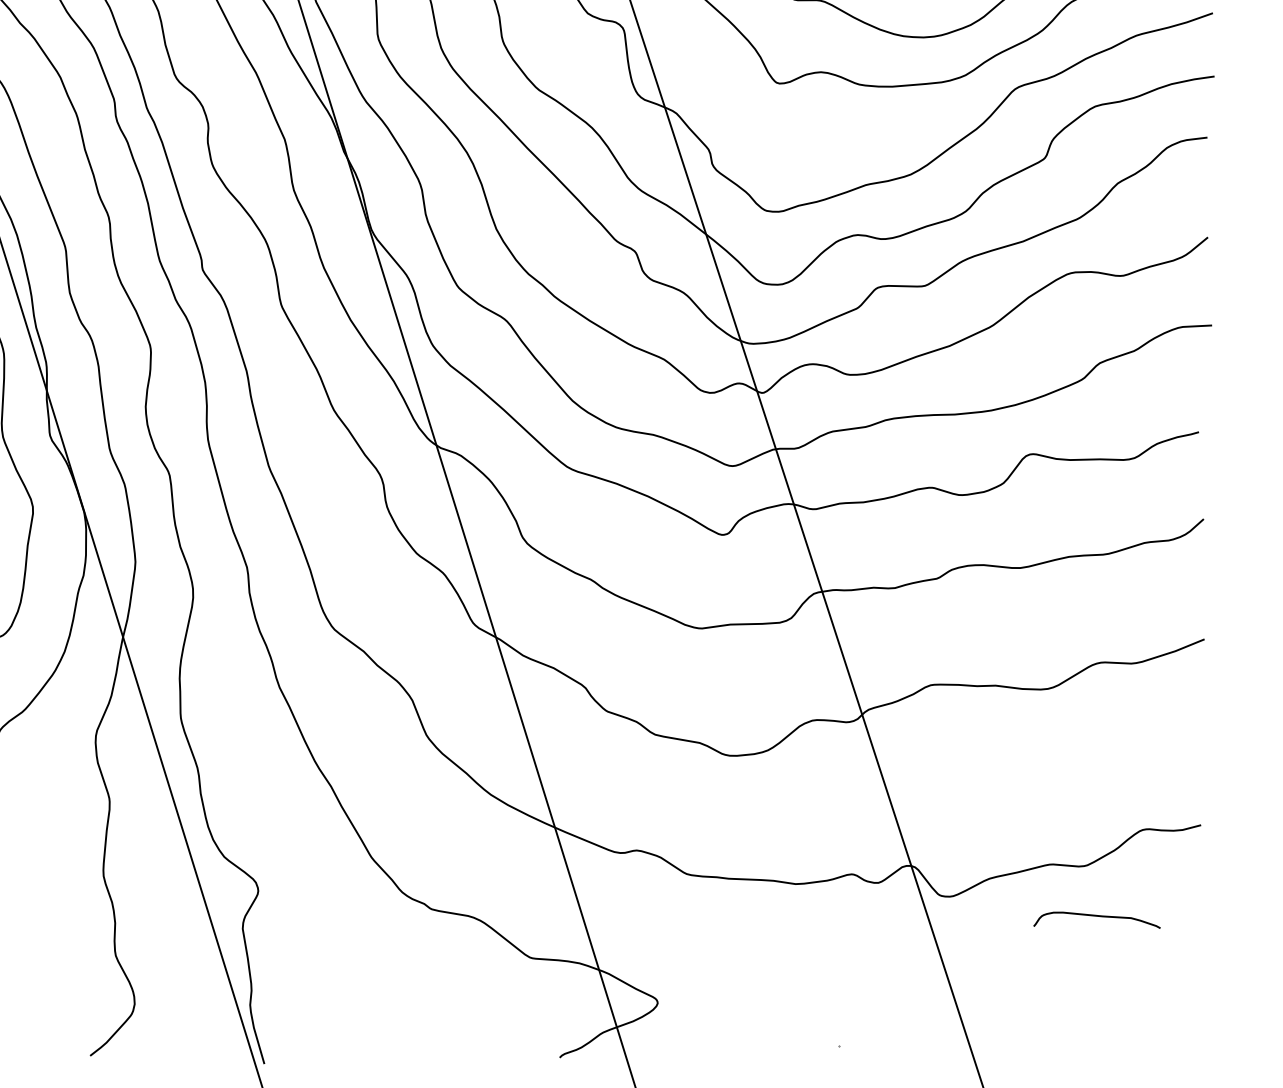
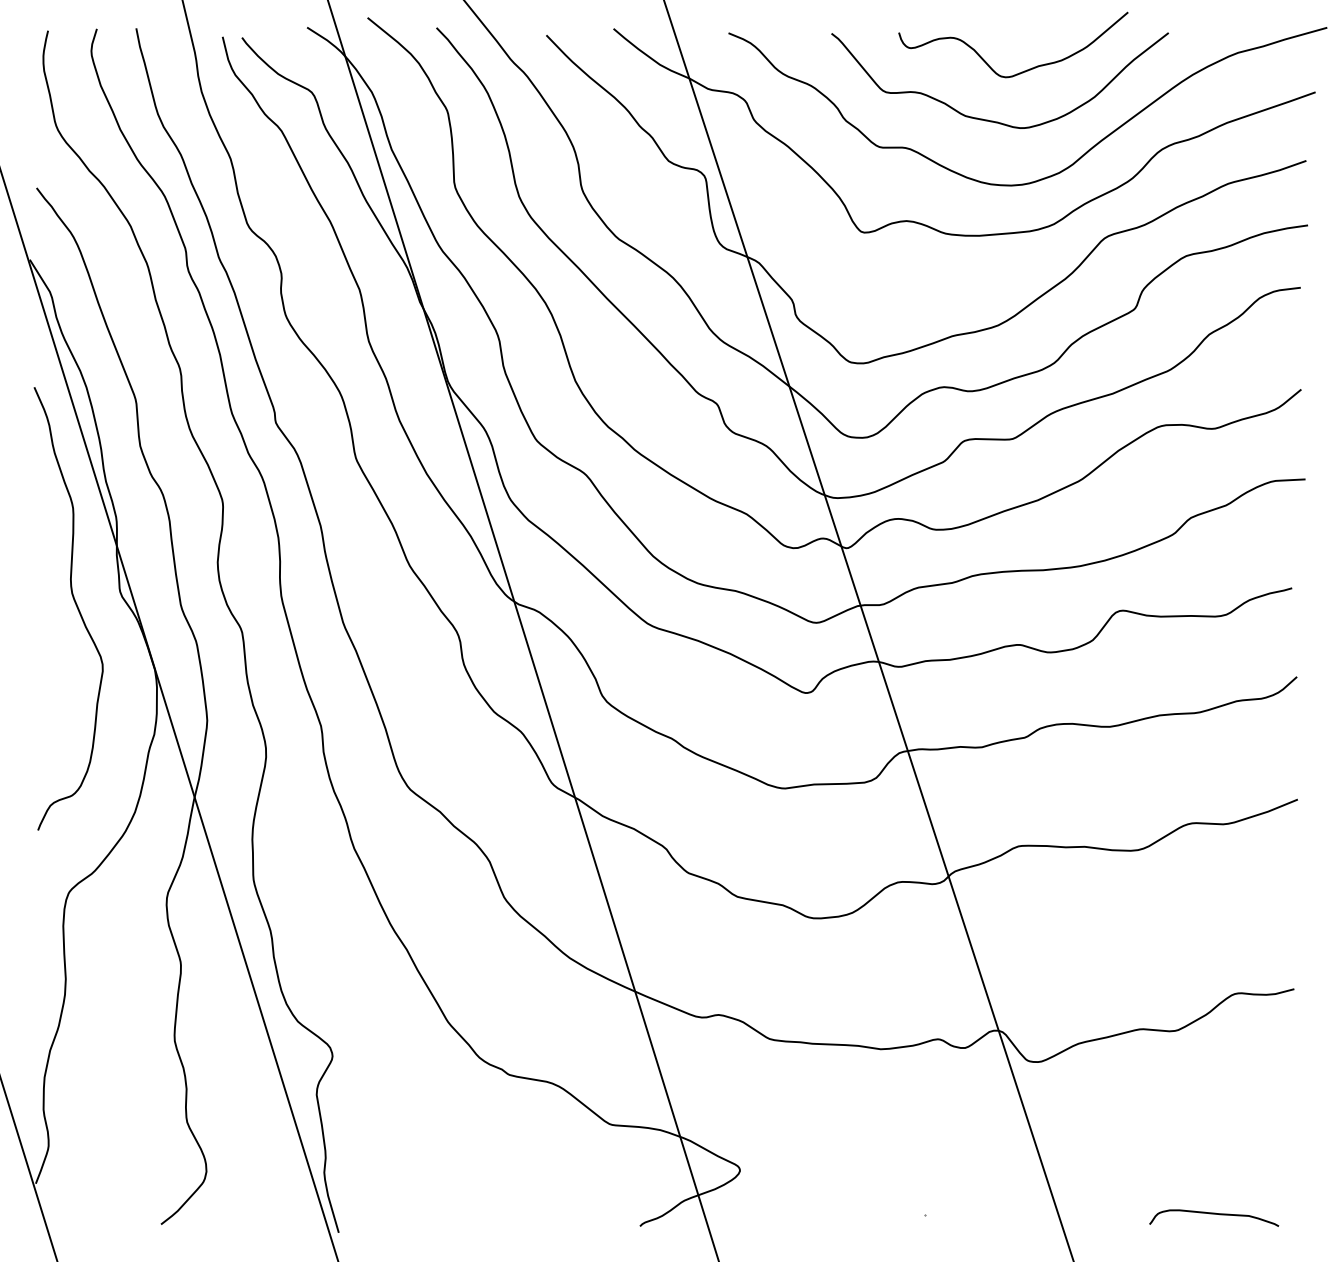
curve: (1097, 916) -> (1214, 1214), moved

